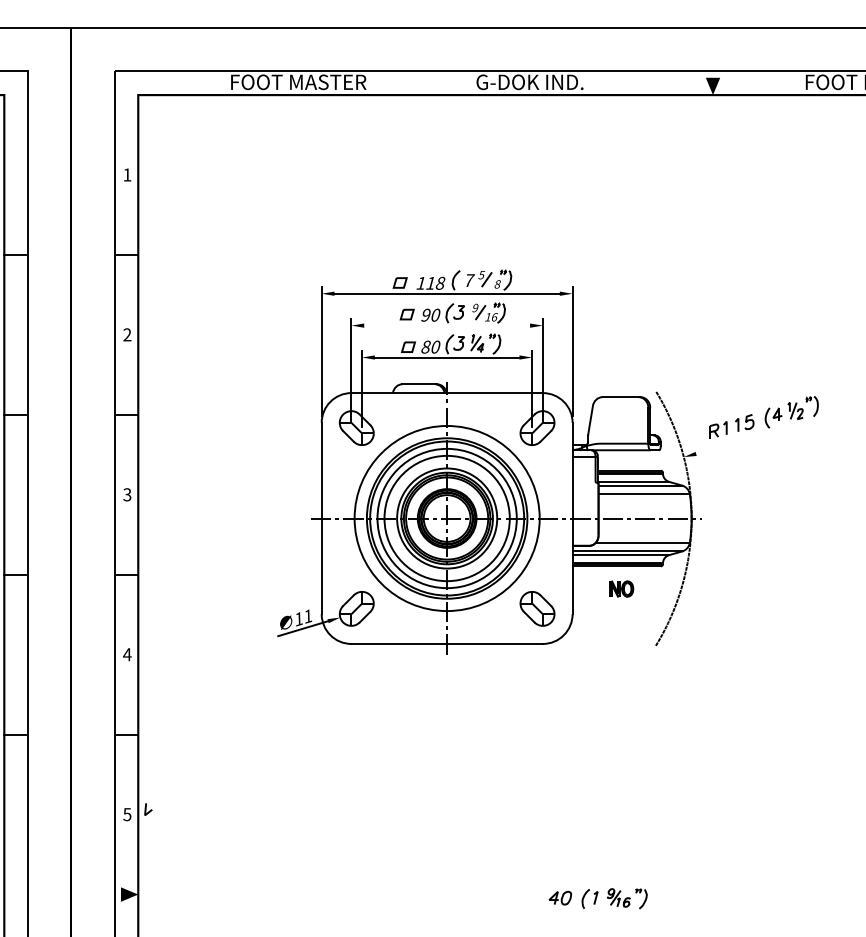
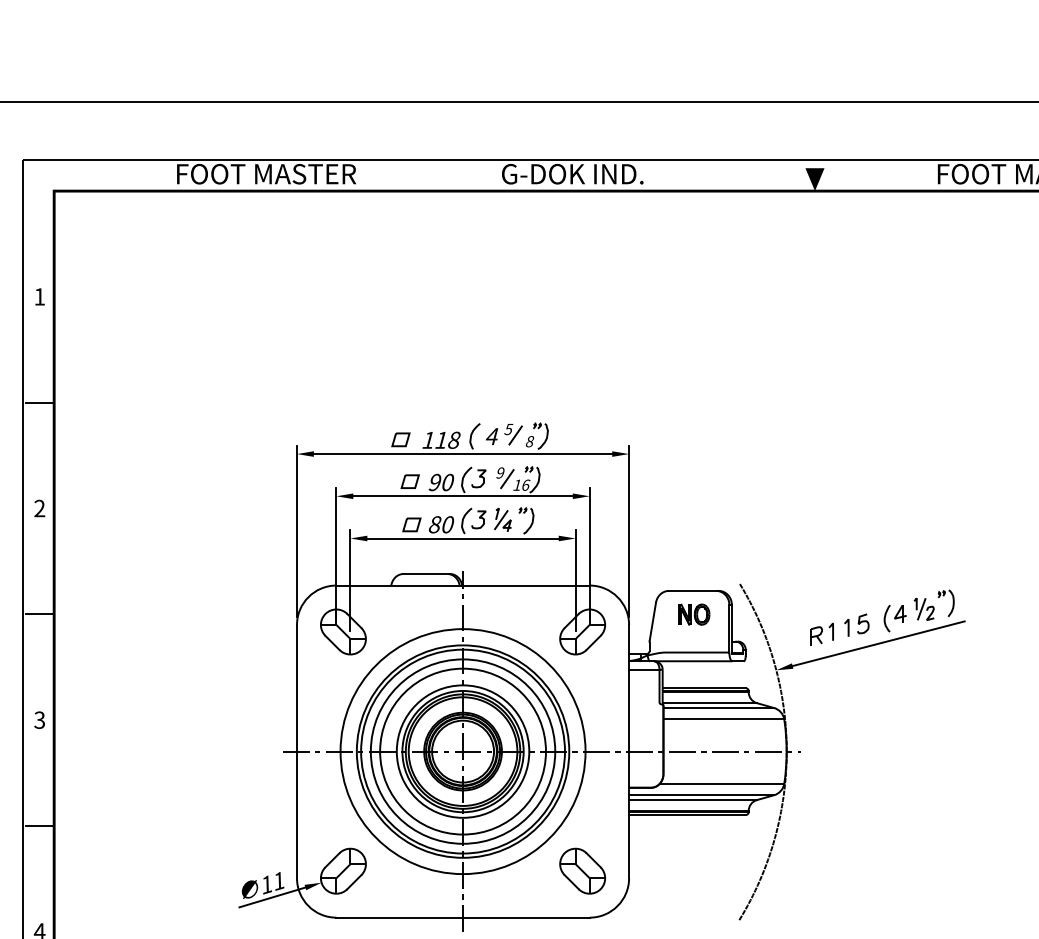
text: (469, 280) -> (492, 436), 7 -> 4
line: (447, 325) -> (463, 496), added
line: (761, 436) -> (879, 643), added
part: (621, 588) -> (693, 613), moved

